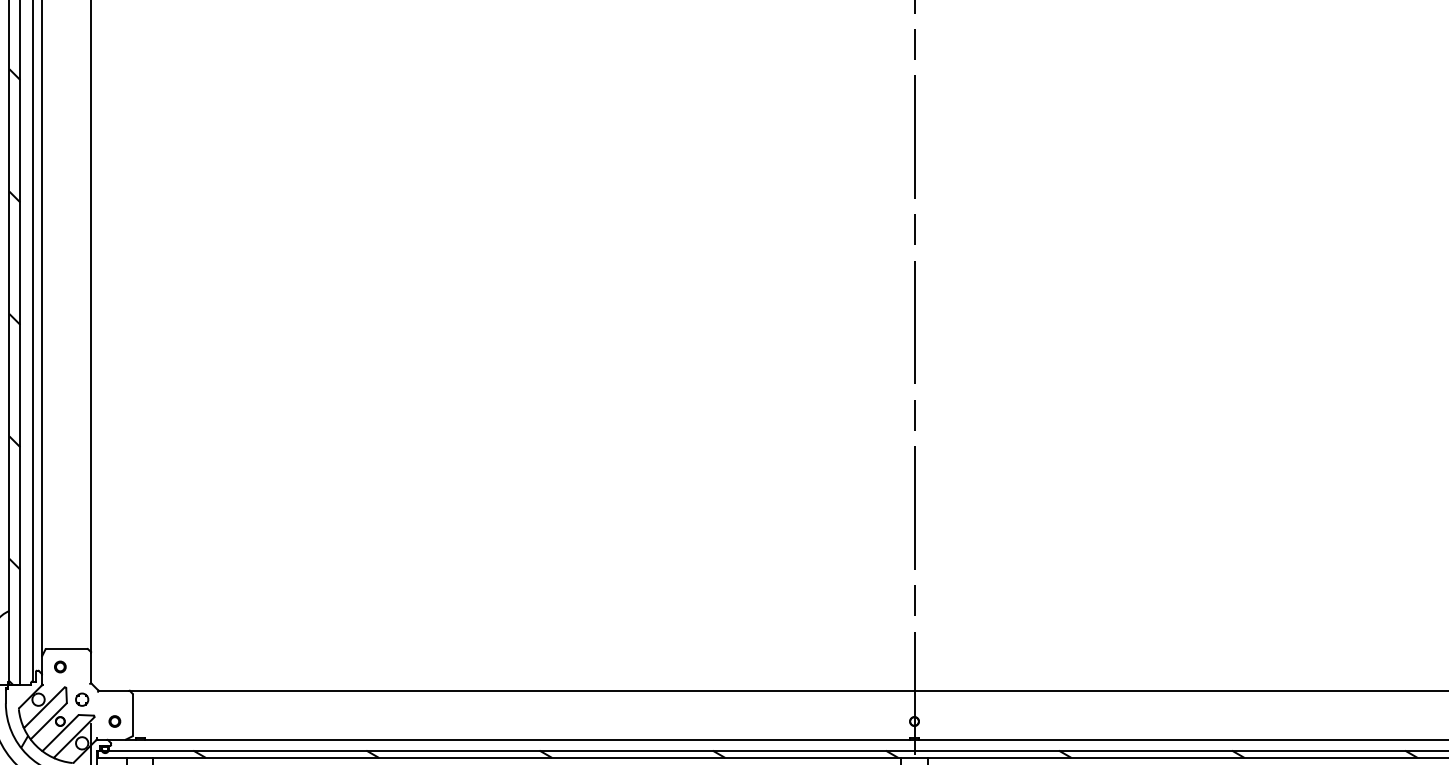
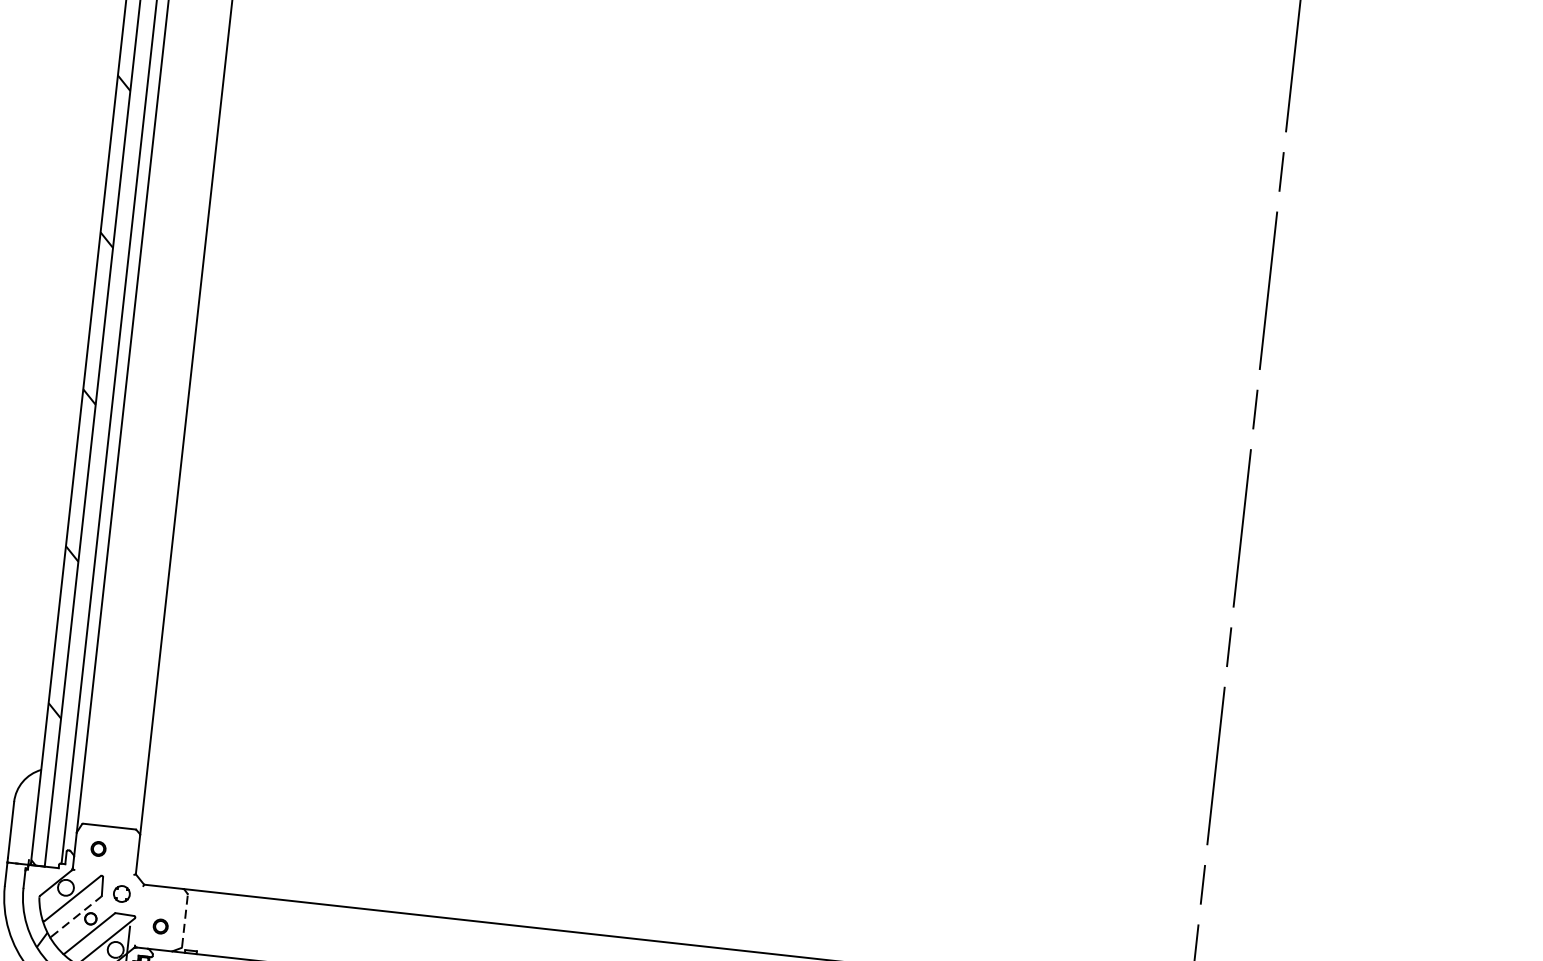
line: (133, 714) -> (185, 920), solid -> dashed
line: (48, 721) -> (75, 917), solid -> dashed

